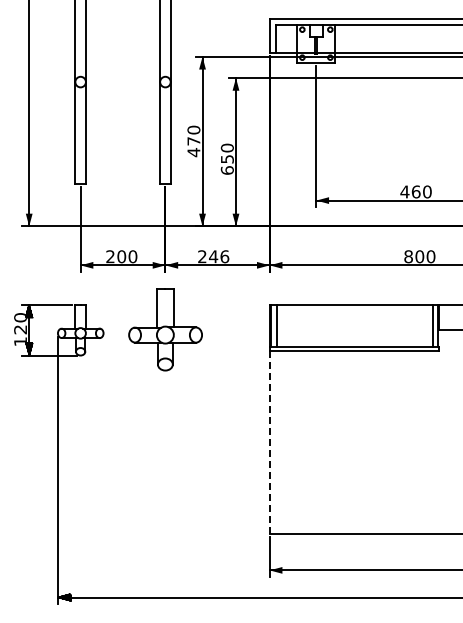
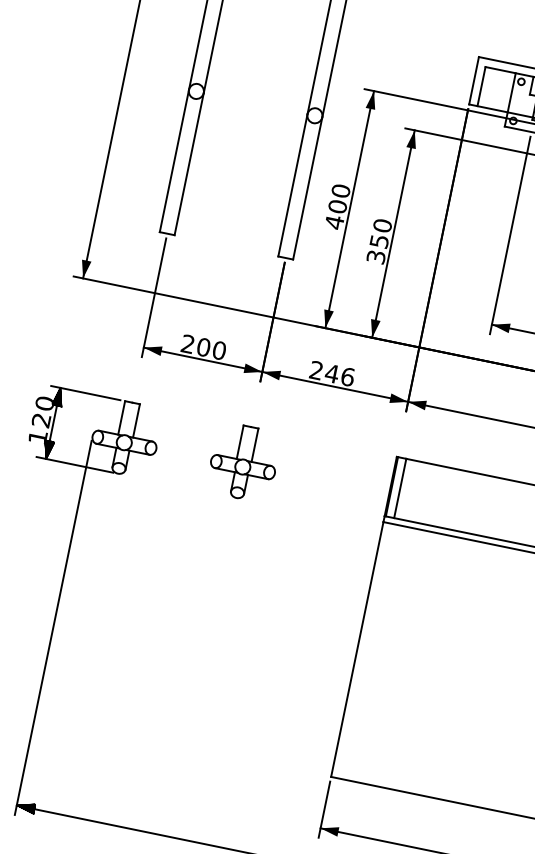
text: (193, 141) -> (337, 206), 470 -> 400
text: (226, 170) -> (374, 256), 650 -> 350
part: (165, 330) -> (243, 463), size x0.62
line: (269, 441) -> (357, 648), dashed -> solid

